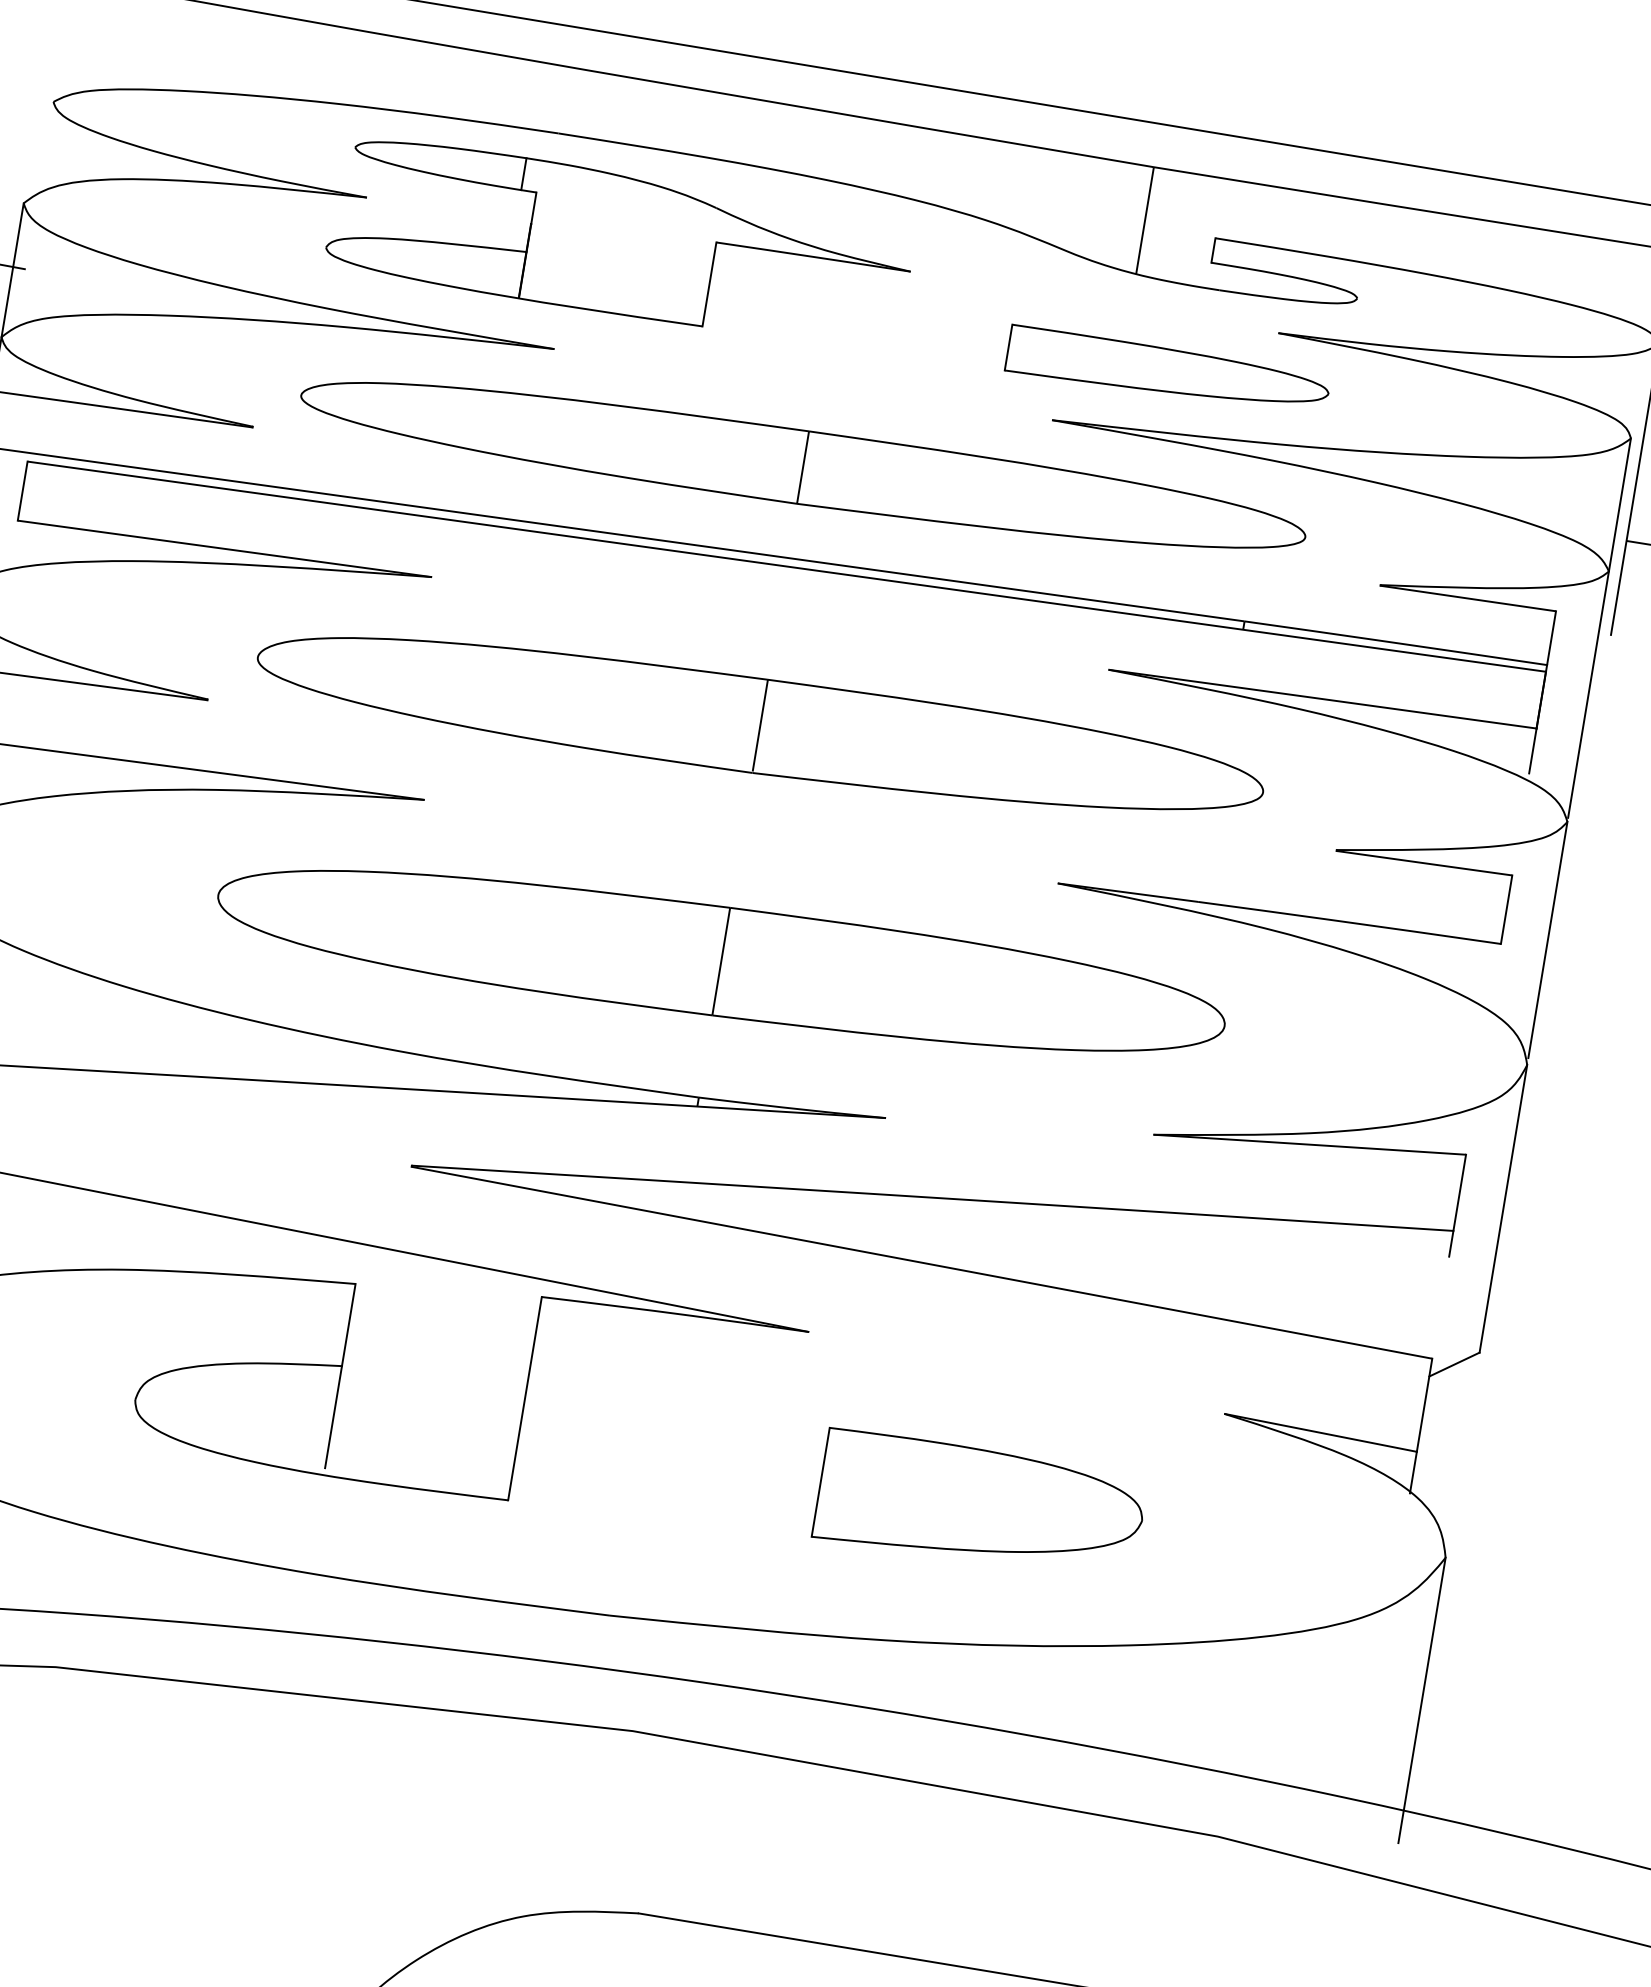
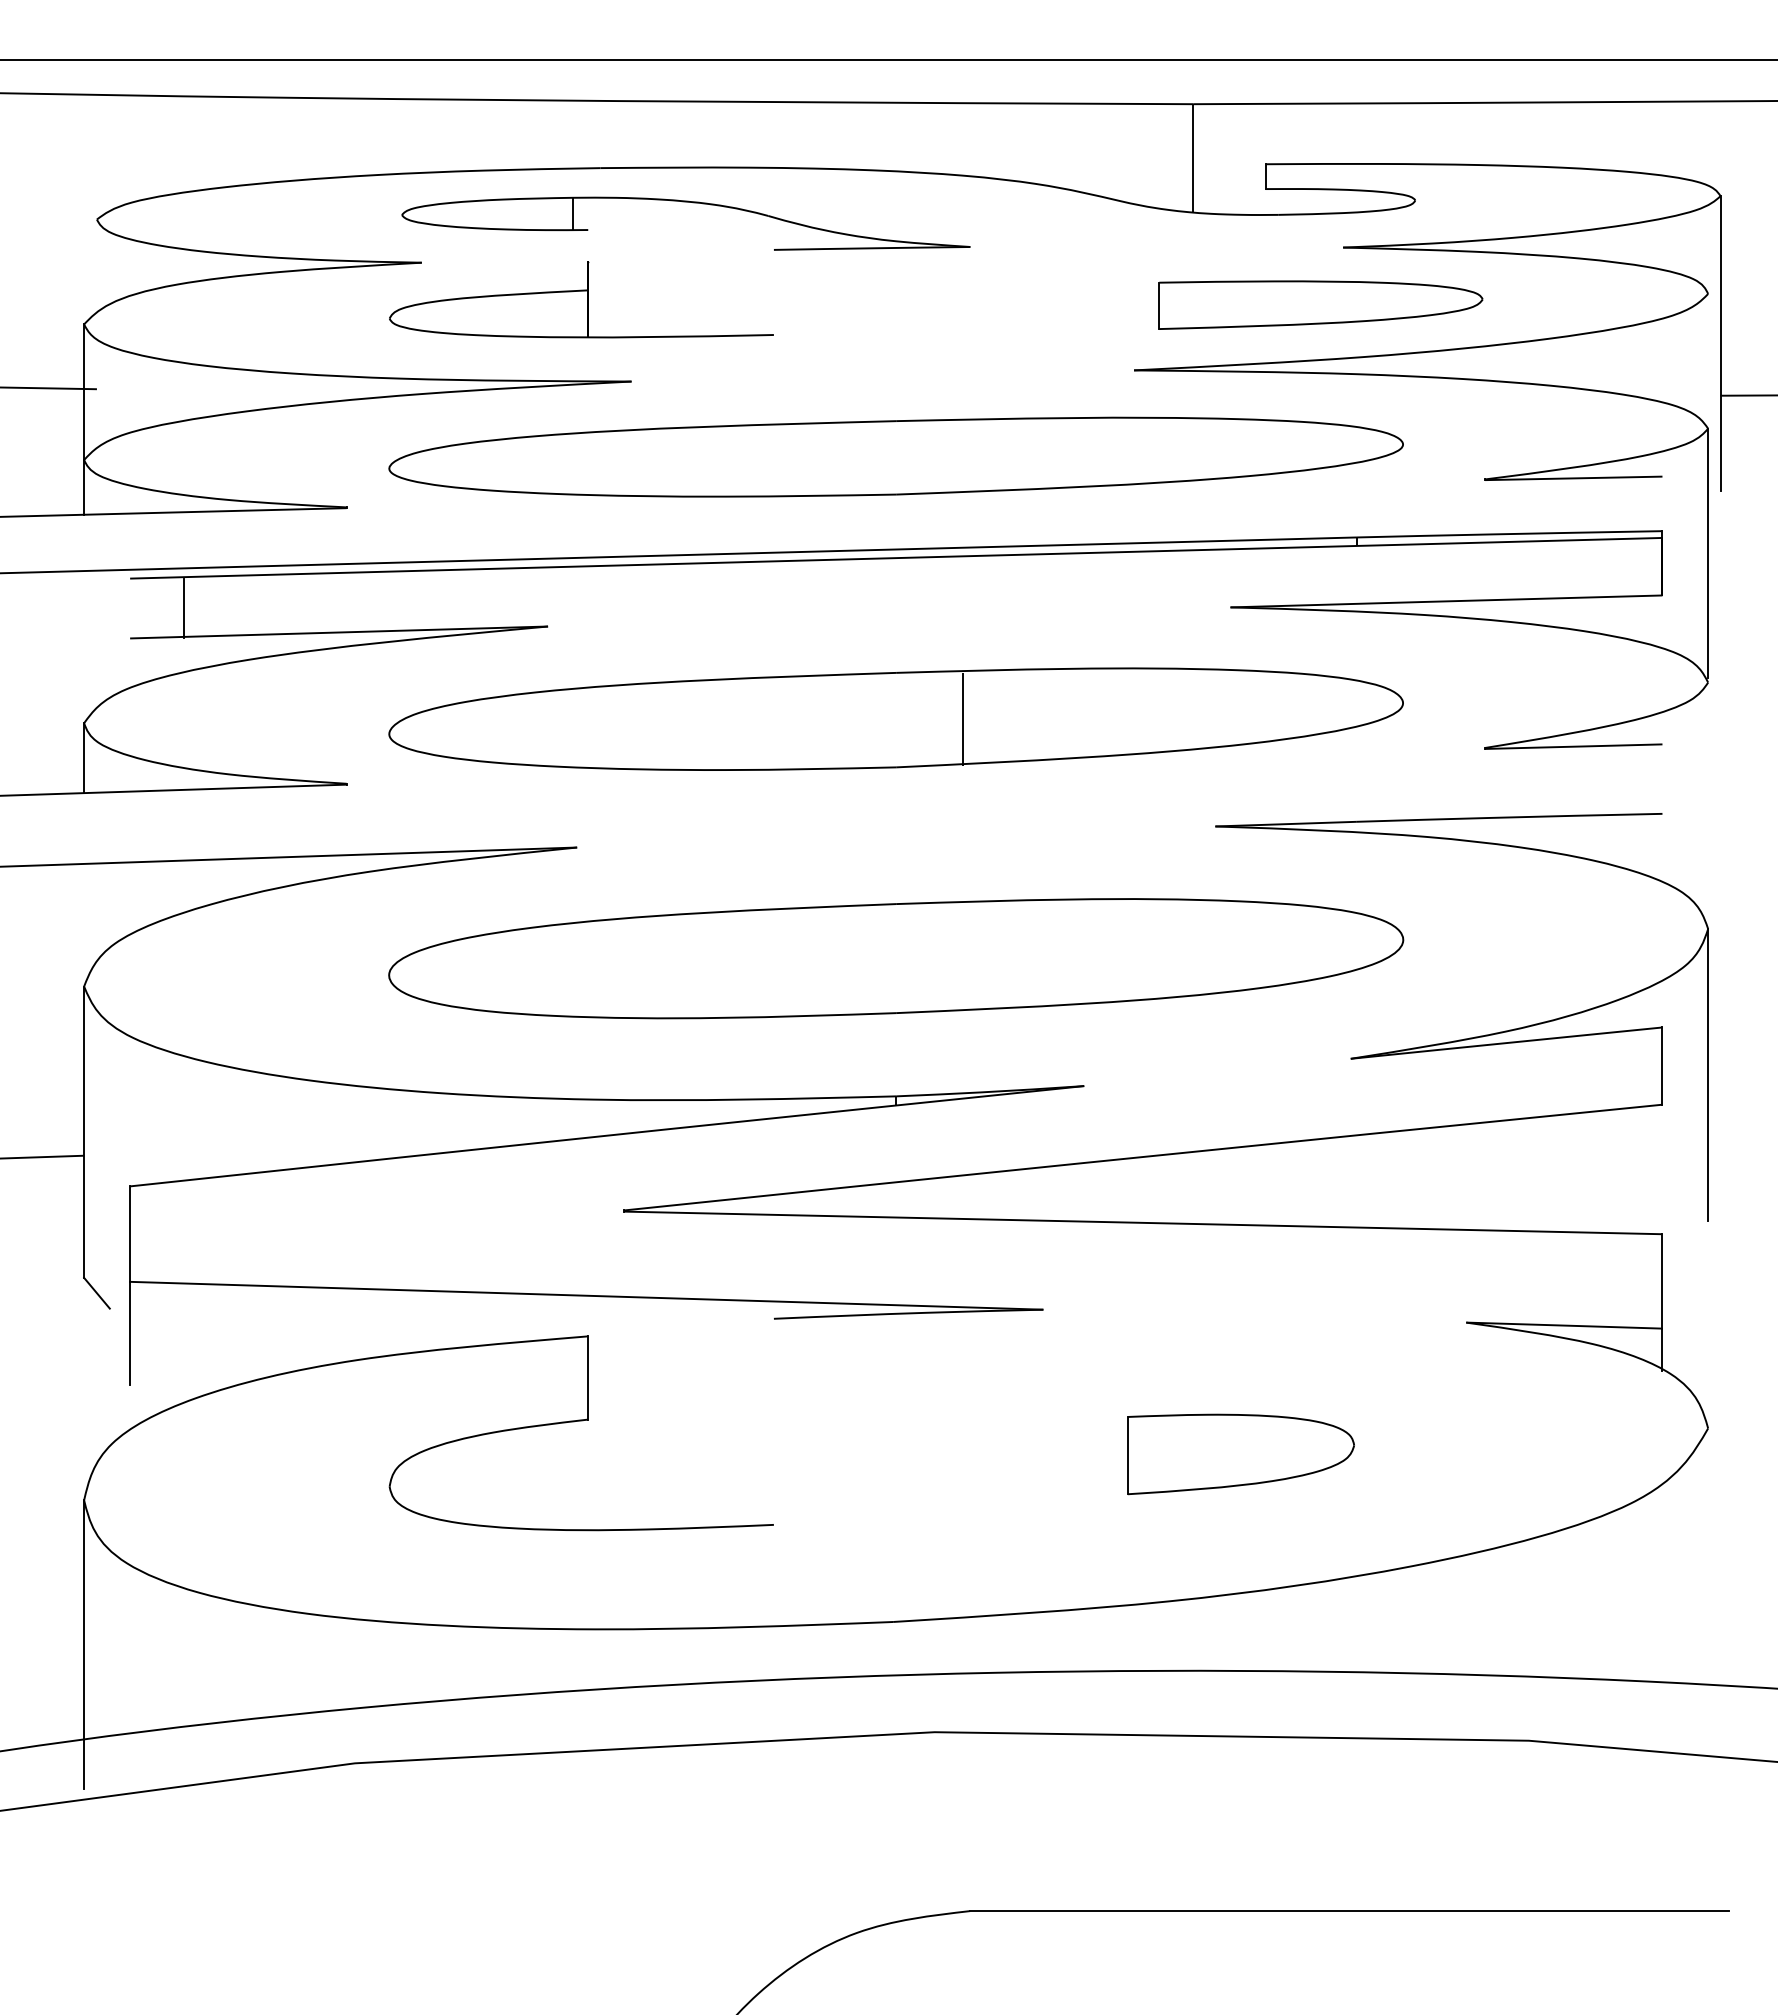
line: (534, 208) -> (588, 246), removed
line: (709, 284) -> (773, 292), removed
part: (1167, 372) -> (1320, 304), moved
line: (803, 467) -> (896, 457), removed
line: (23, 491) -> (184, 608), moved
line: (1620, 504) -> (1708, 360), removed
line: (1551, 637) -> (1662, 503), removed
line: (760, 724) -> (963, 718), moved
line: (1533, 750) -> (1662, 617), removed
line: (1506, 909) -> (1662, 778), removed
line: (1548, 939) -> (1708, 801), removed
line: (721, 961) -> (896, 958), removed
line: (1451, 1243) -> (1662, 1117), removed
line: (1454, 1364) -> (1685, 1236), removed
line: (524, 1398) -> (773, 1421), removed
line: (333, 1417) -> (588, 1471), removed
part: (980, 1507) -> (1240, 1454), size x0.7
line: (1422, 1699) -> (1708, 1572), removed

